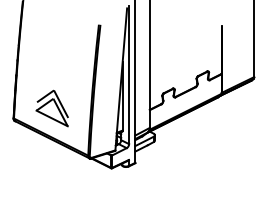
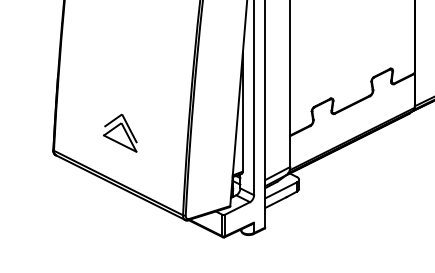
part: (51, 108) -> (119, 133), size x0.6

